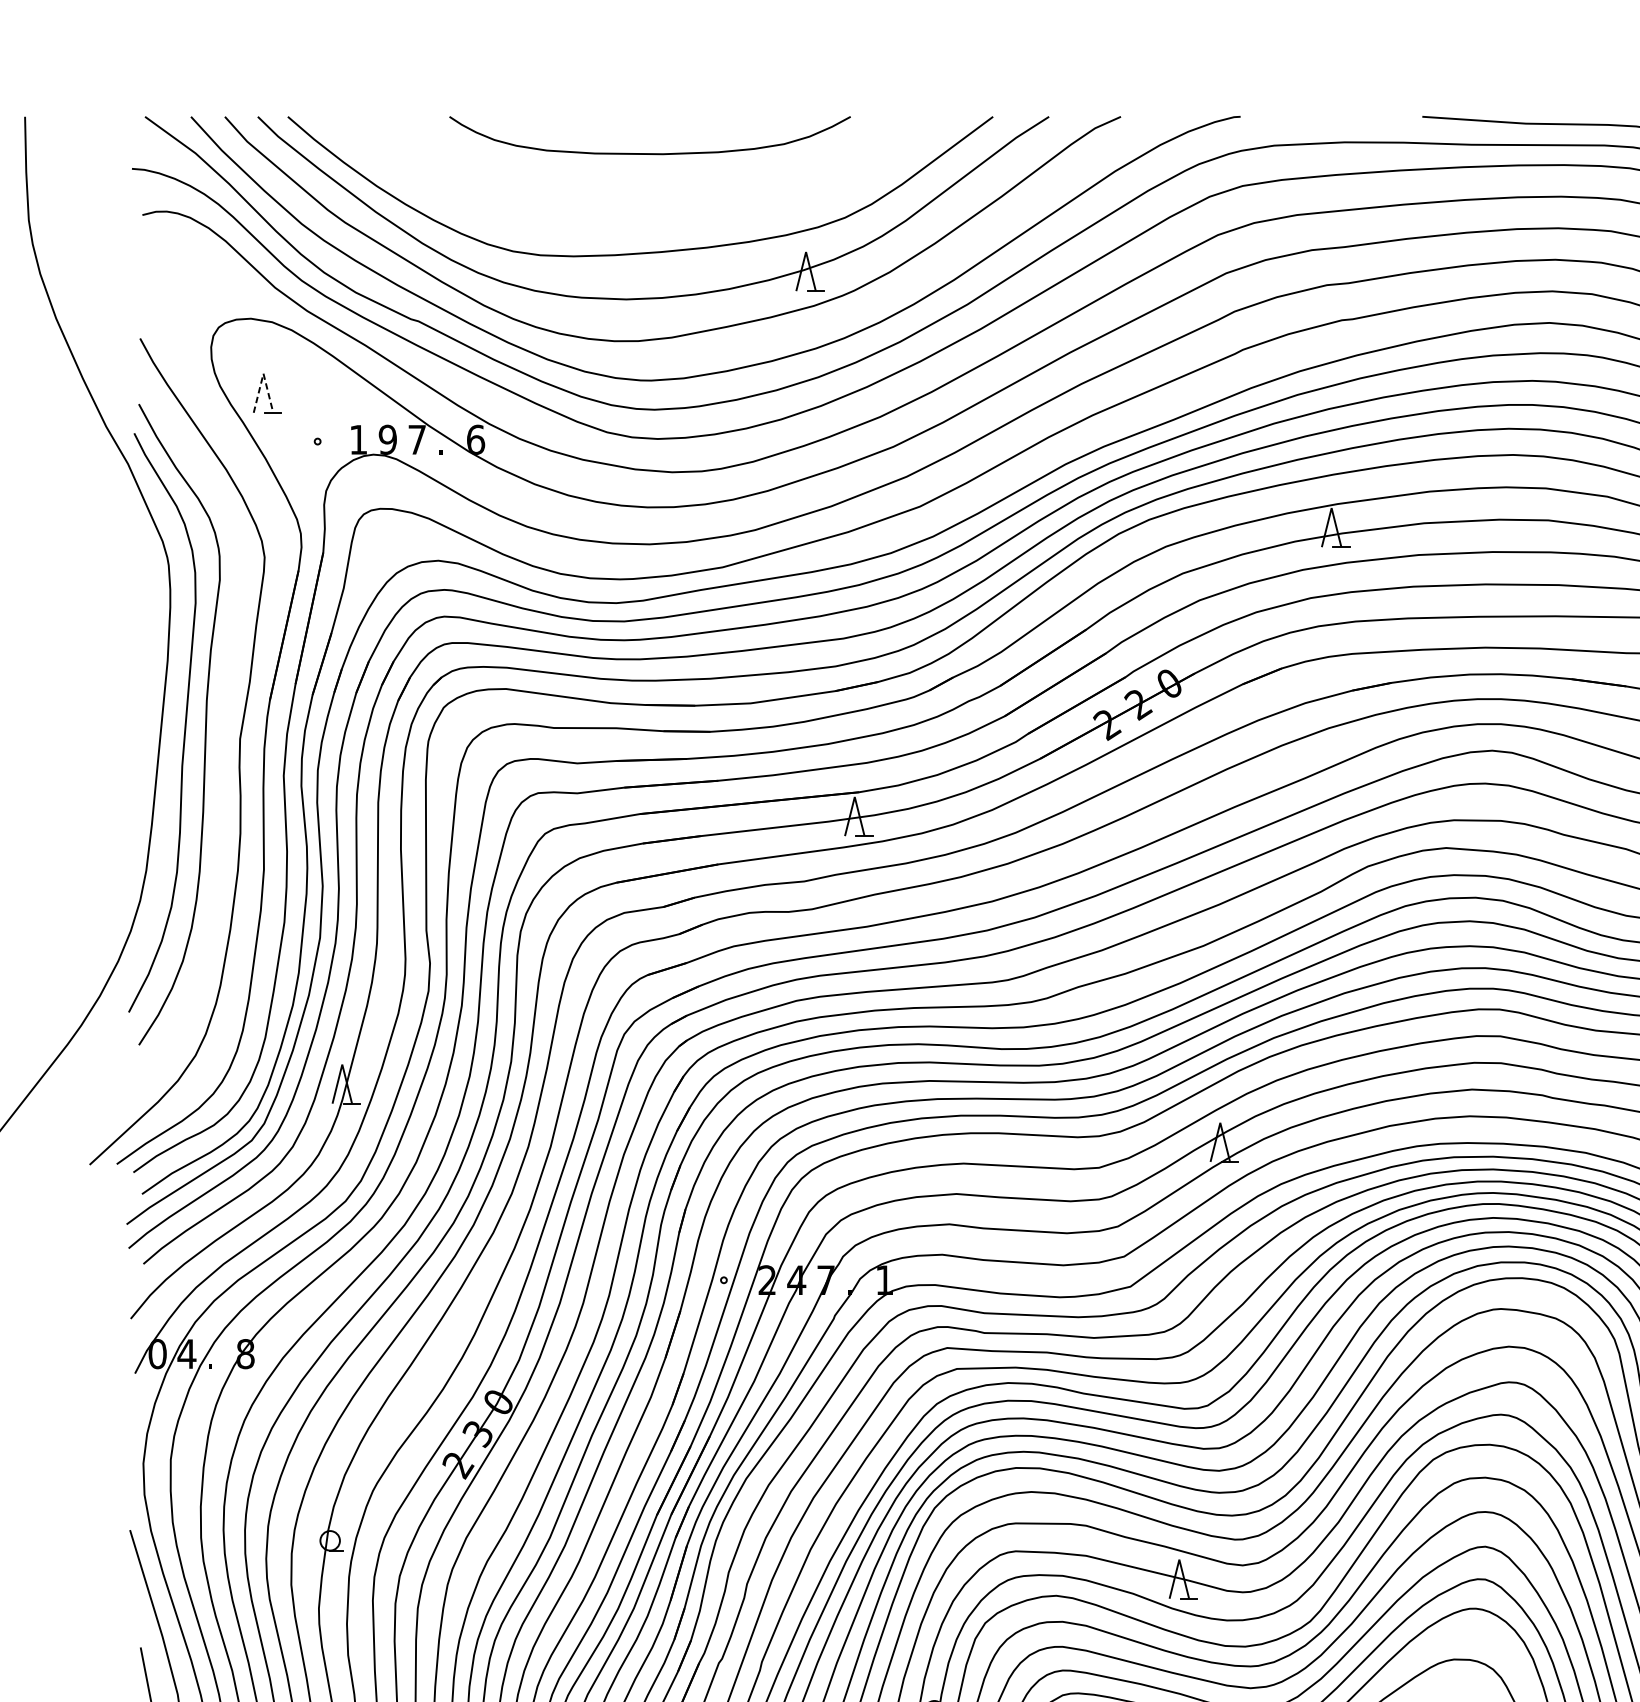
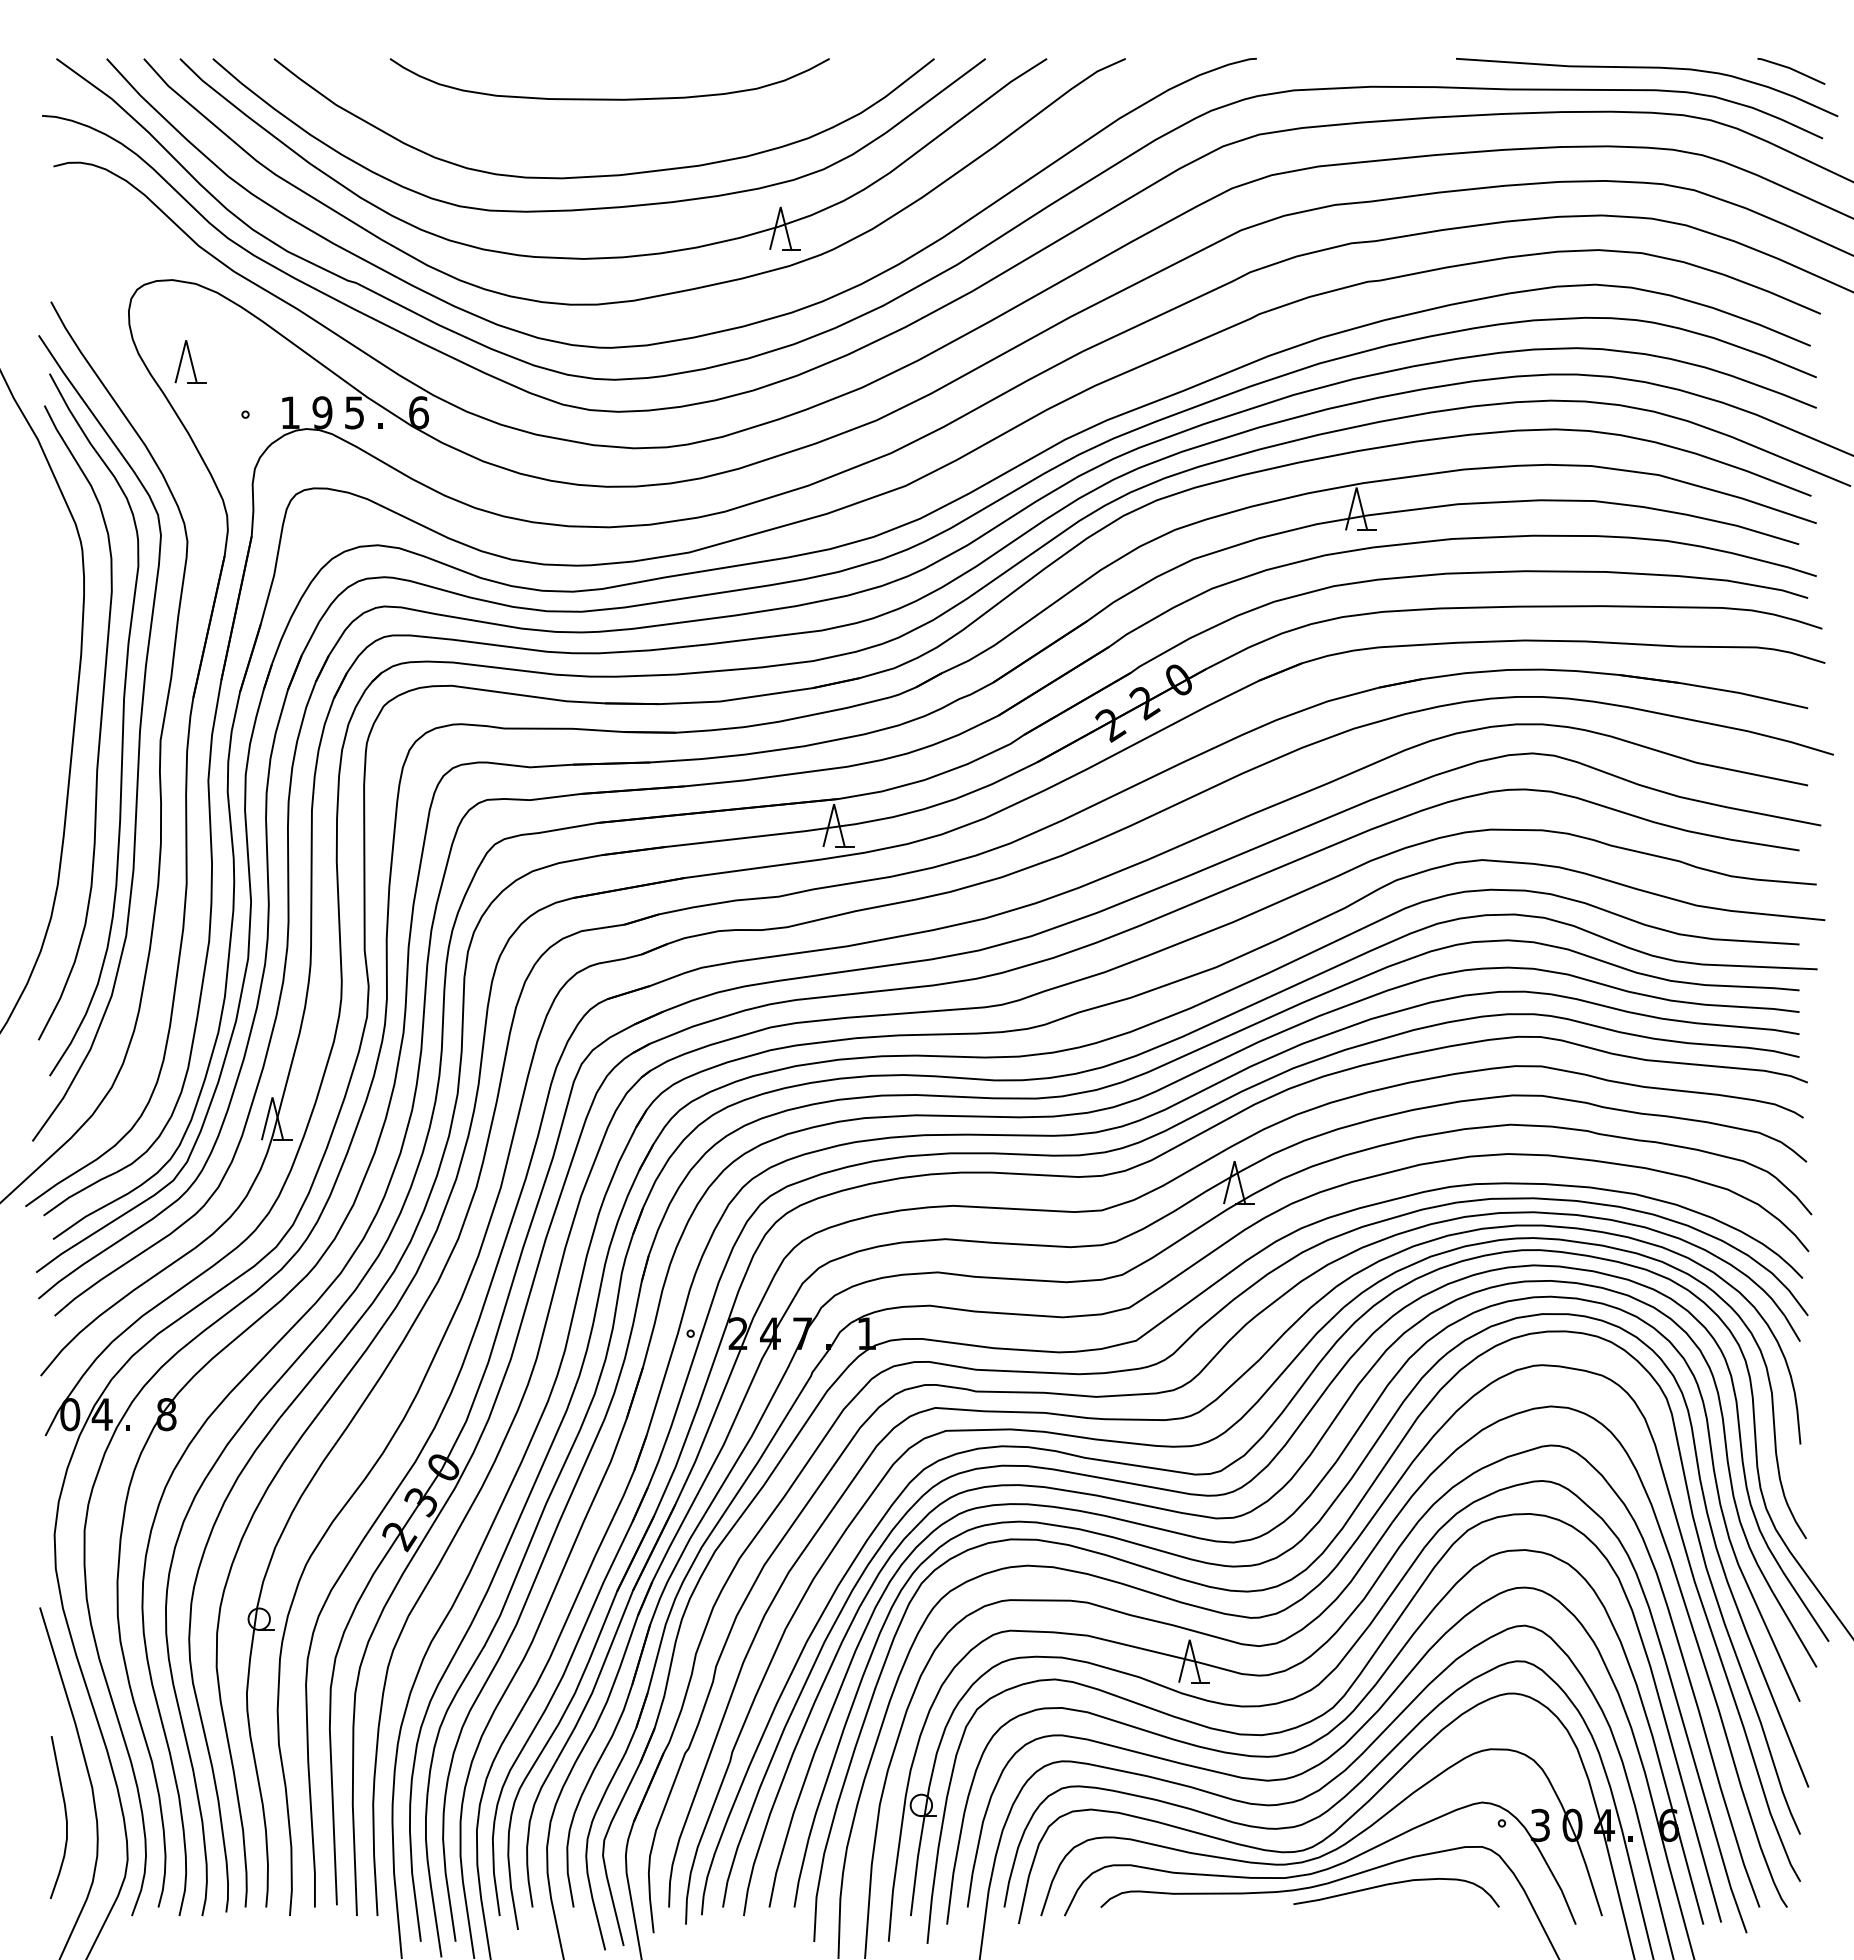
curve: (648, 222) -> (608, 174), added
line: (263, 373) -> (186, 340), dashed -> solid
text: (417, 439) -> (354, 412), 7 -> 5
curve: (219, 737) -> (138, 738), added

